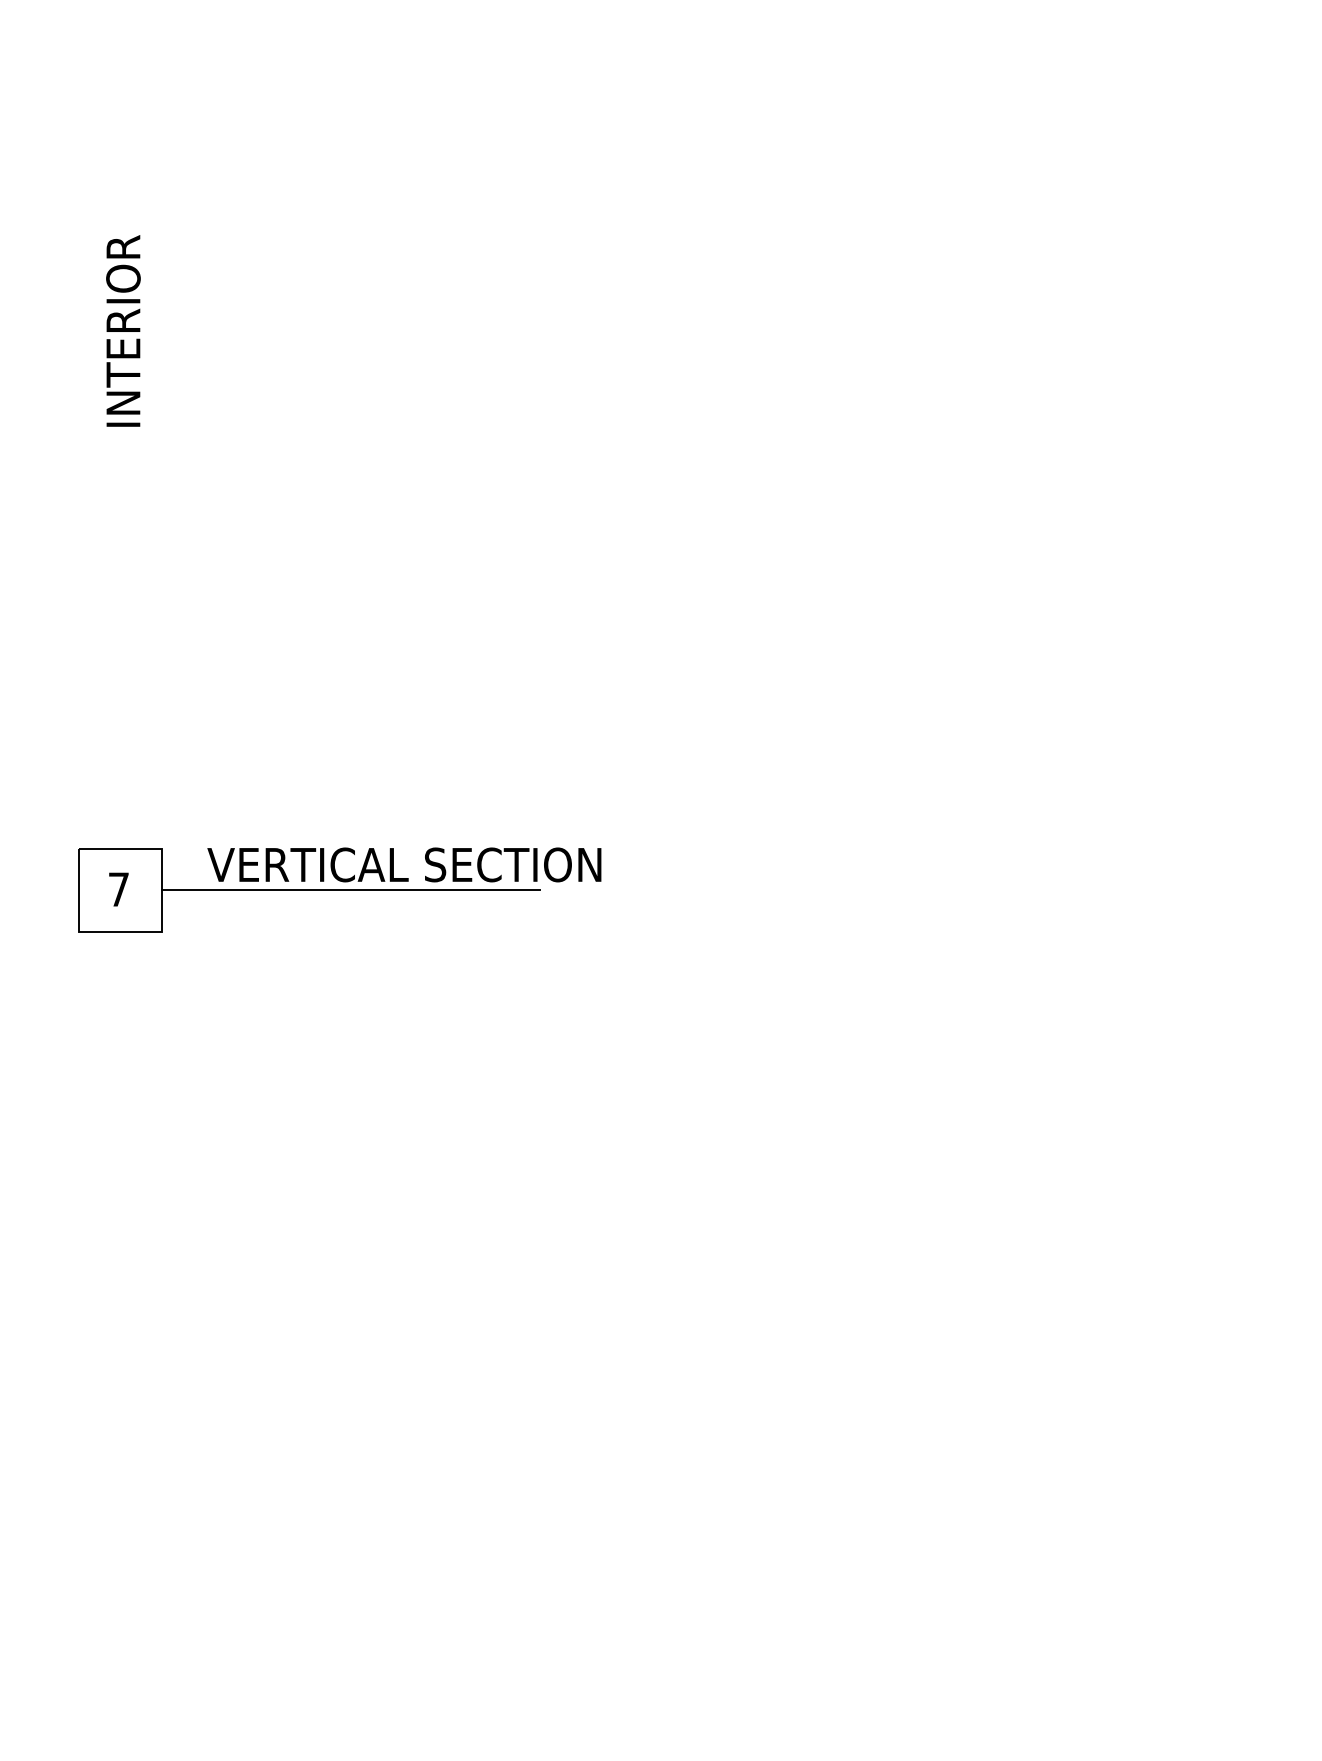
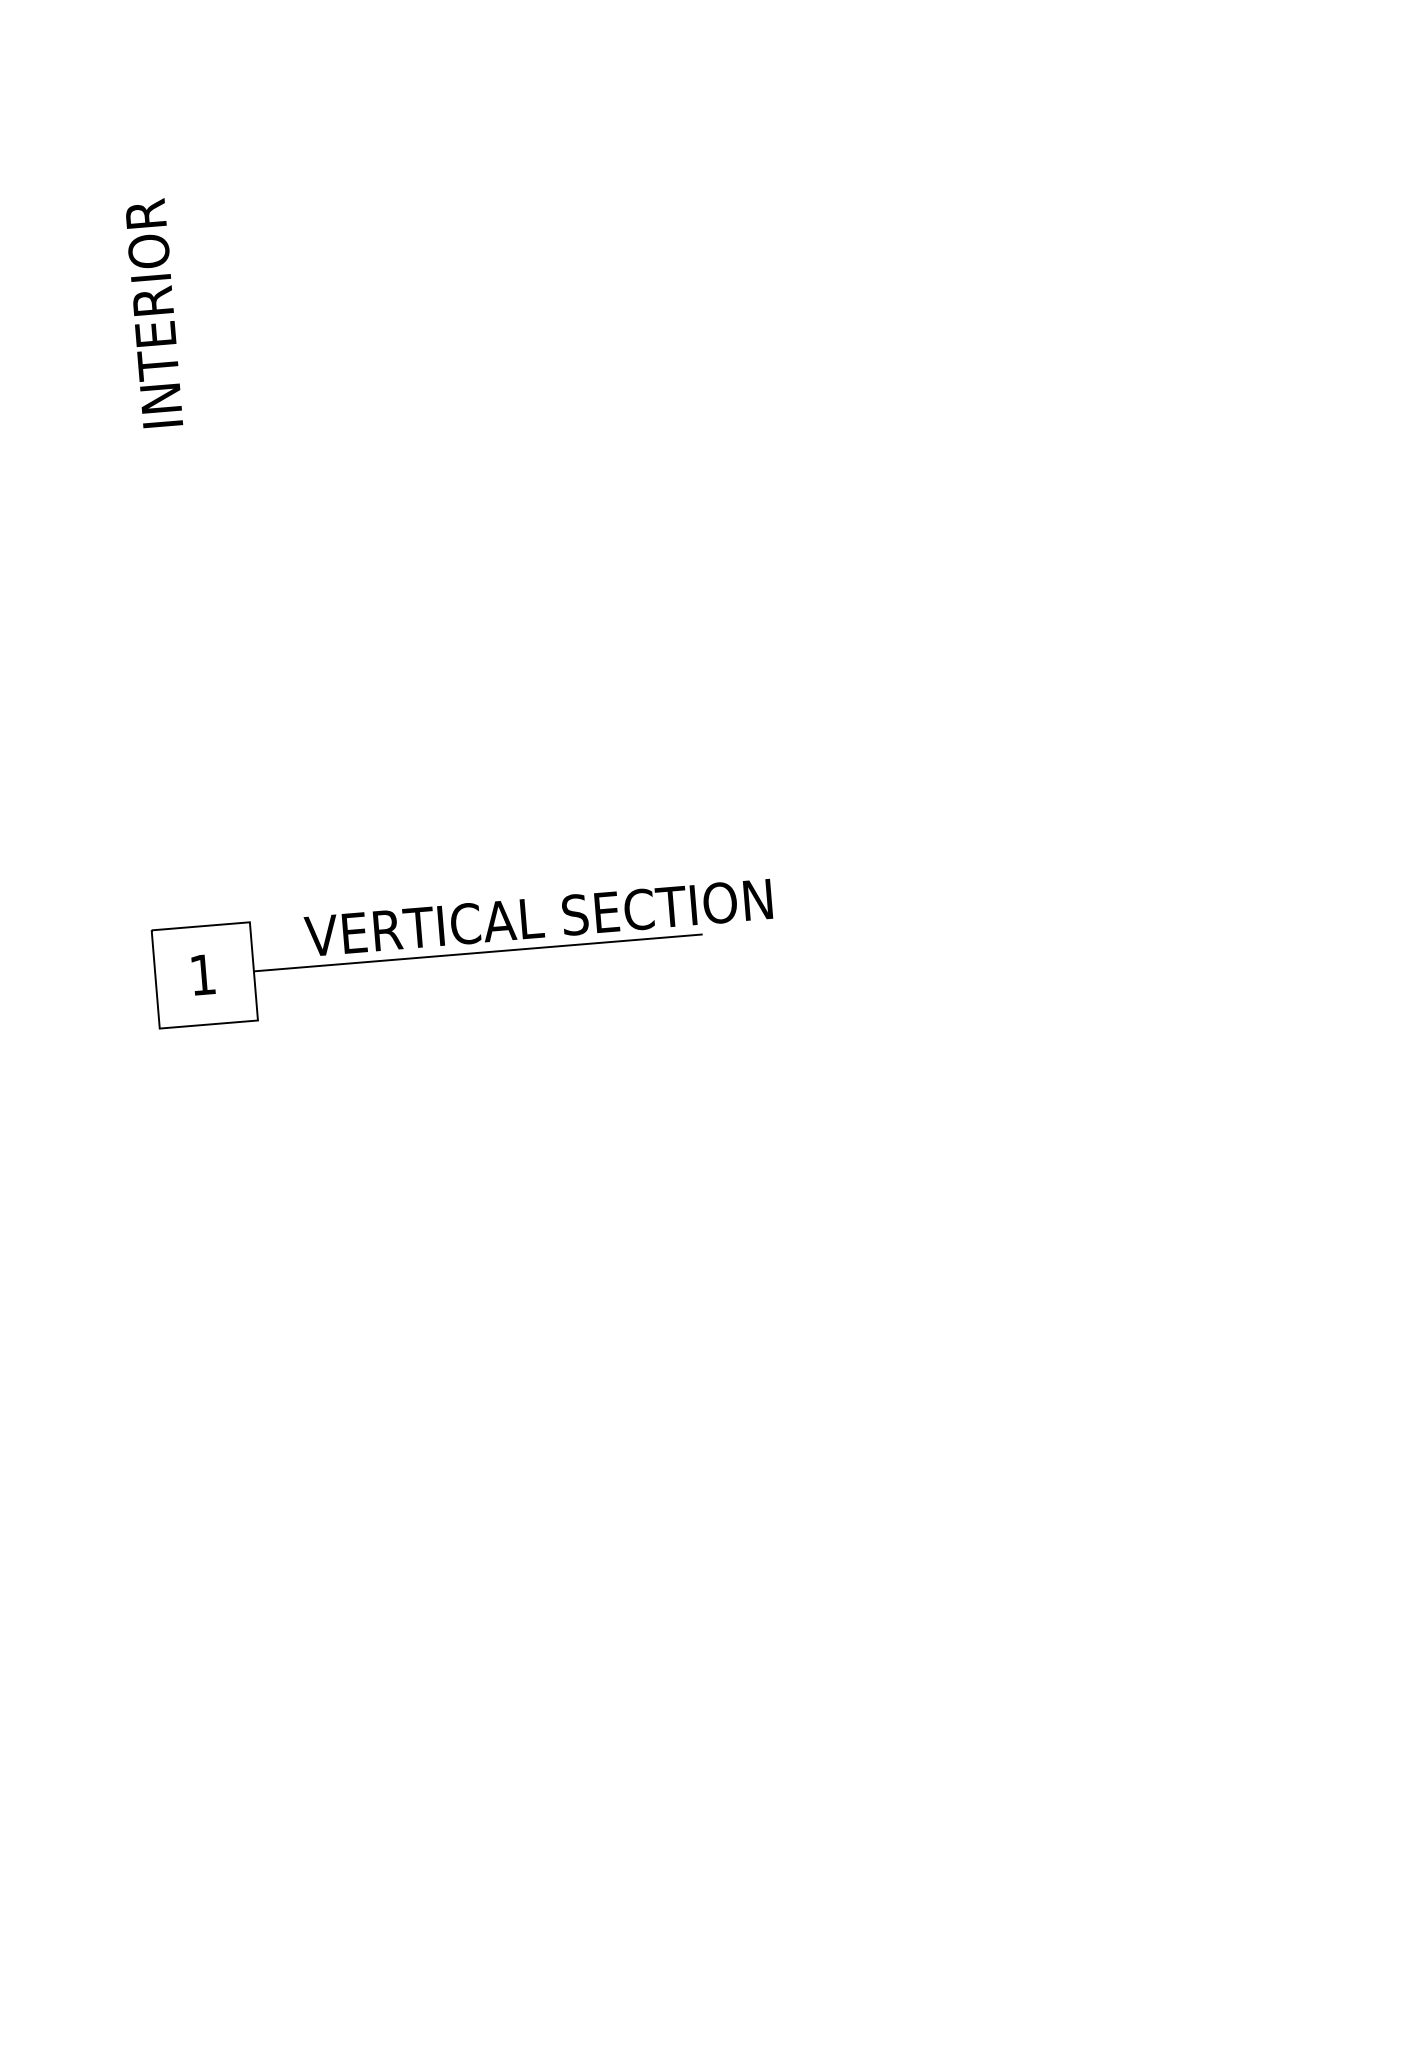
text: (118, 889) -> (202, 974), 7 -> 1

